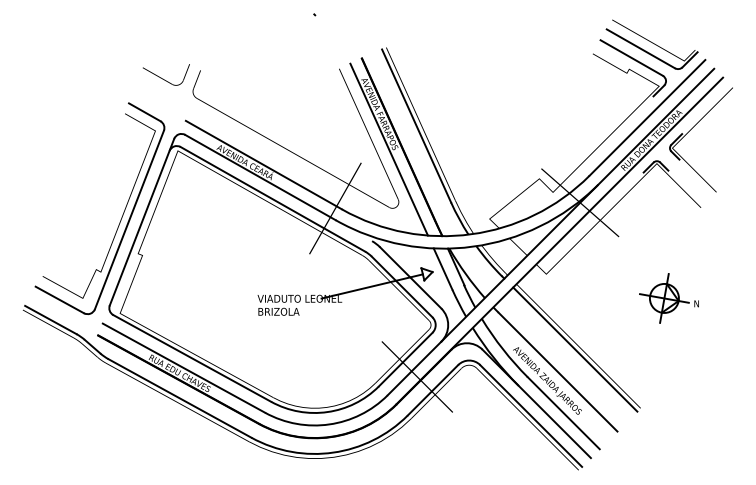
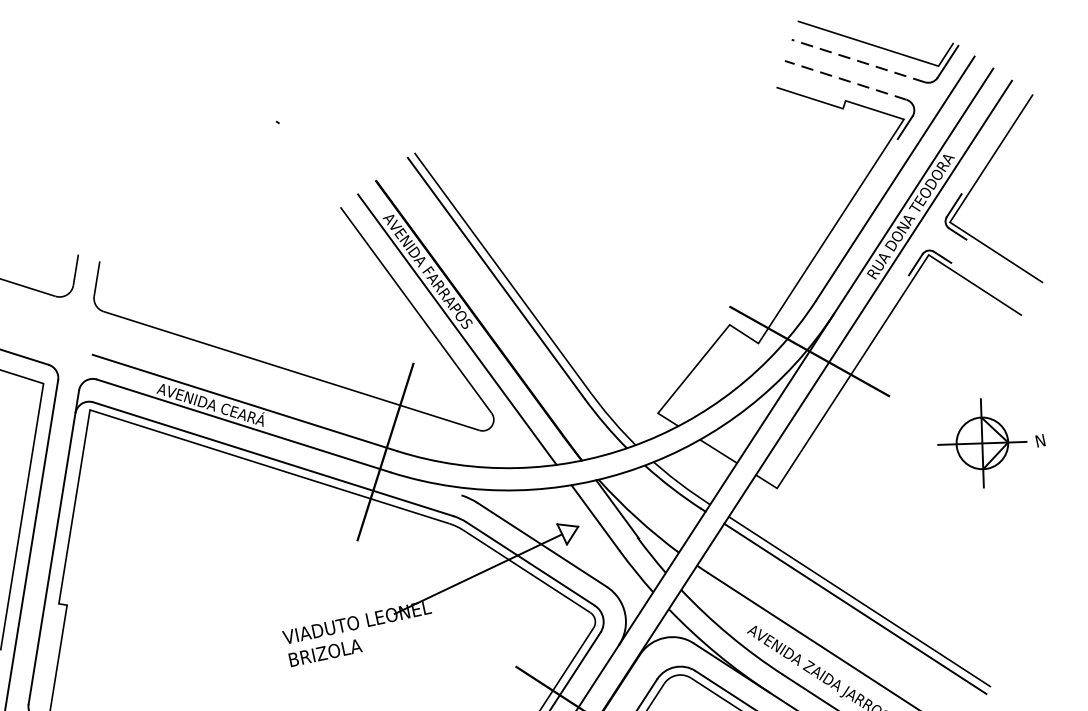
line: (640, 48) -> (857, 60), solid -> dashed
line: (631, 58) -> (845, 81), solid -> dashed
part: (668, 298) -> (989, 441), moved

